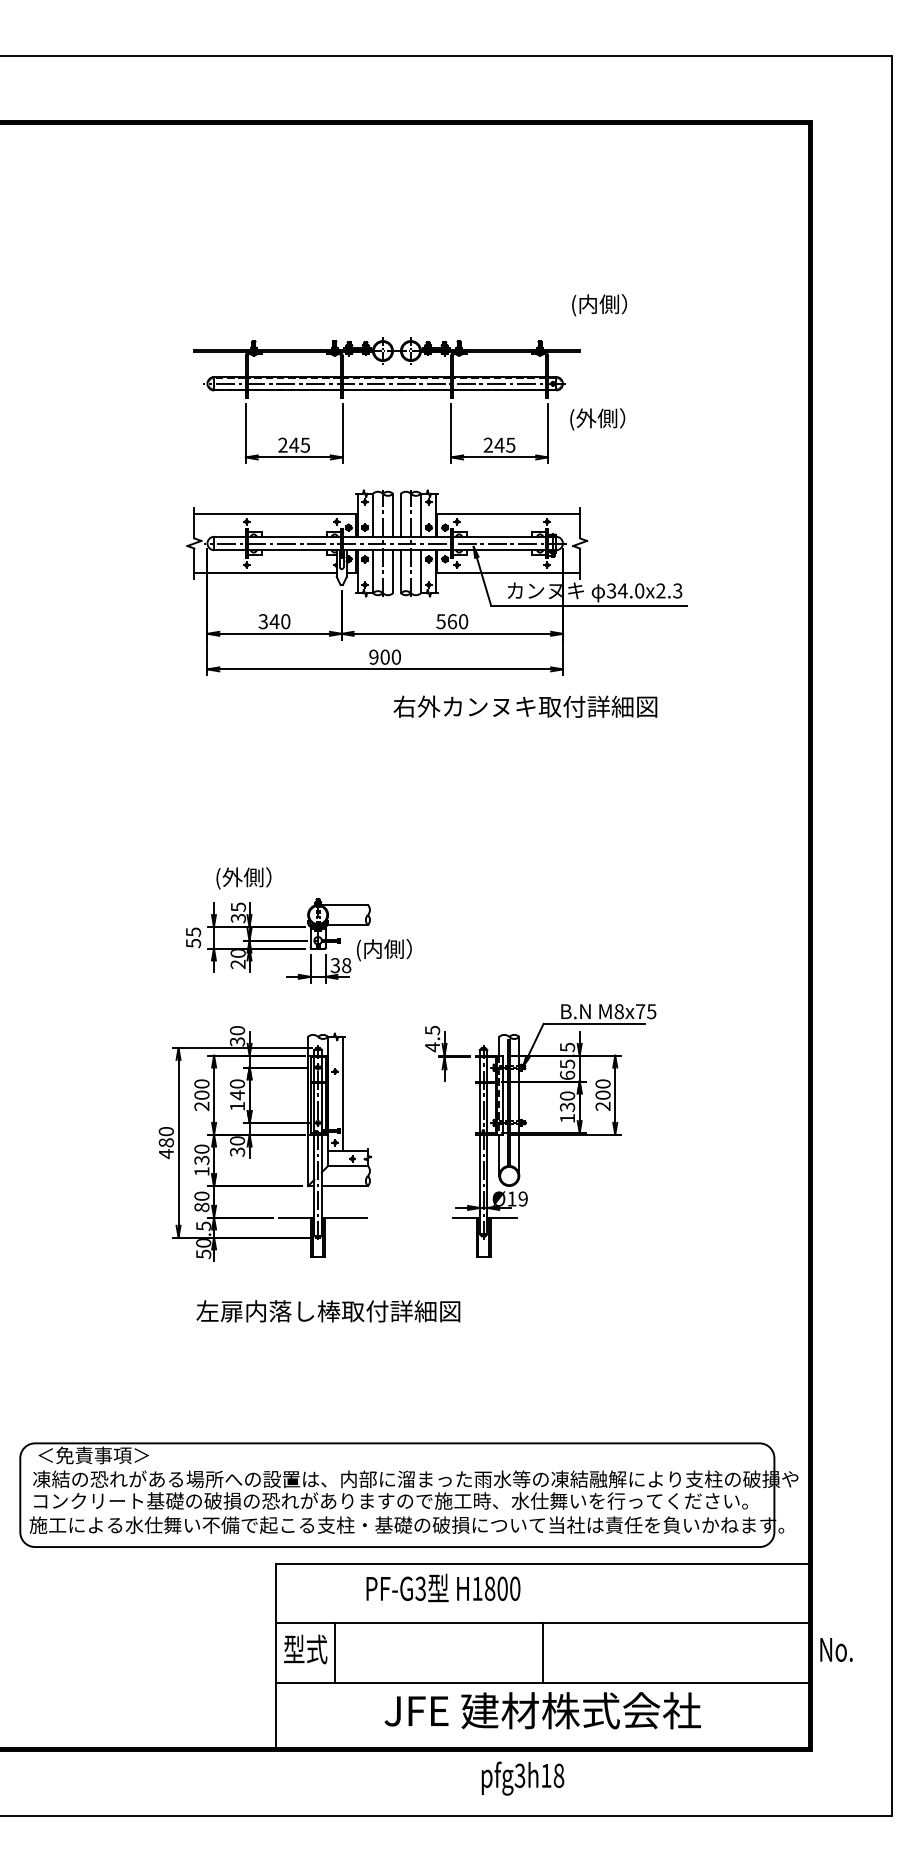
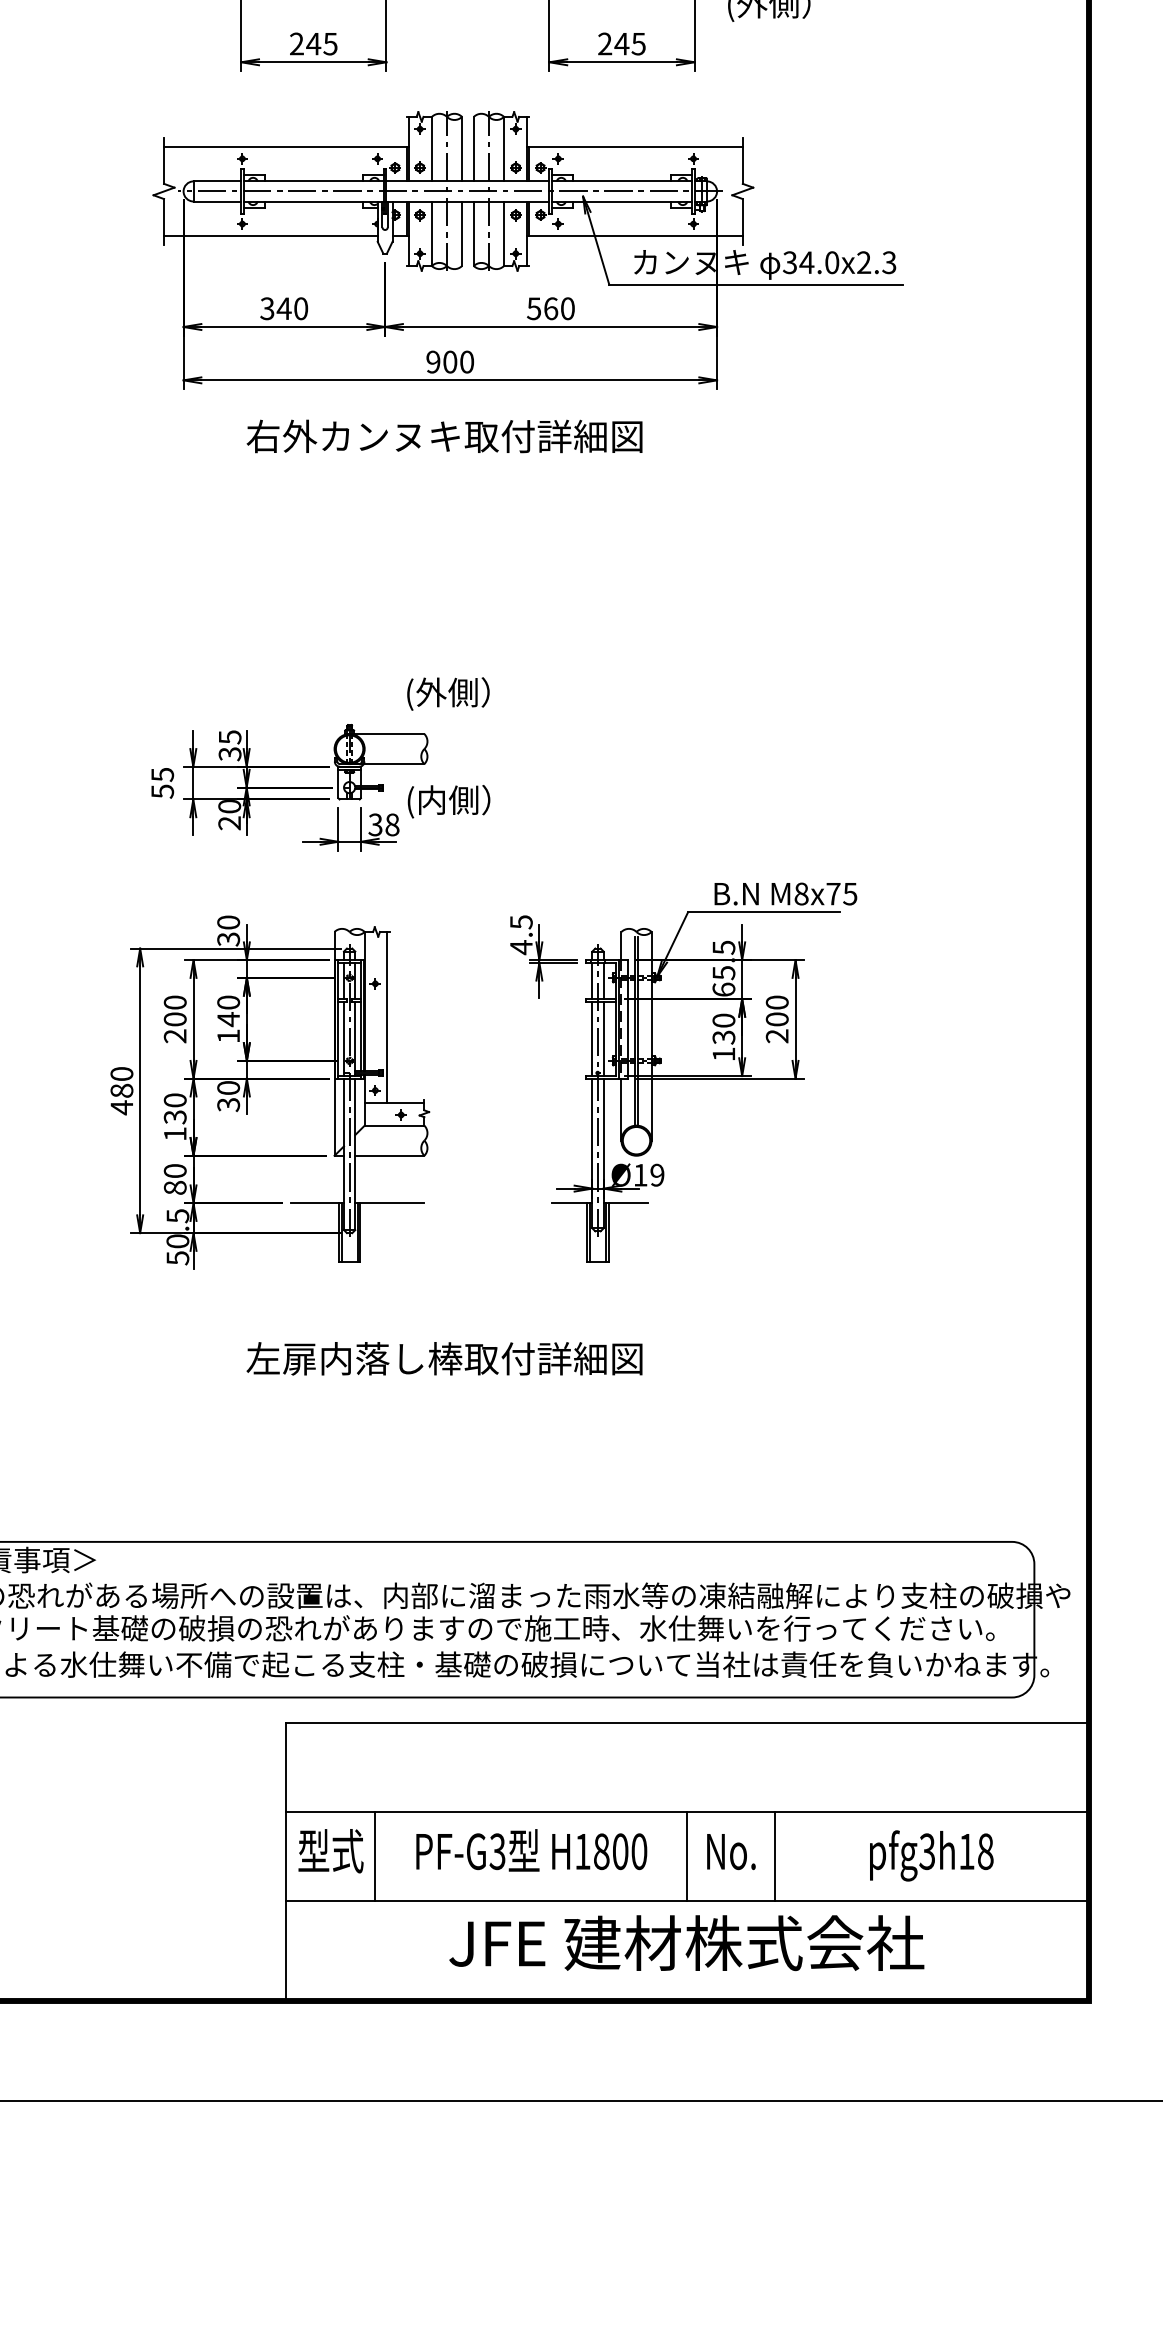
text: (525, 706) -> (444, 436), moved
text: (243, 878) -> (447, 694), moved
text: (328, 1311) -> (444, 1359), moved
text: (443, 1587) -> (531, 1849), moved
text: (836, 1649) -> (731, 1851), moved
line: (601, 1652) -> (774, 1855), added
text: (522, 1778) -> (930, 1855), moved

